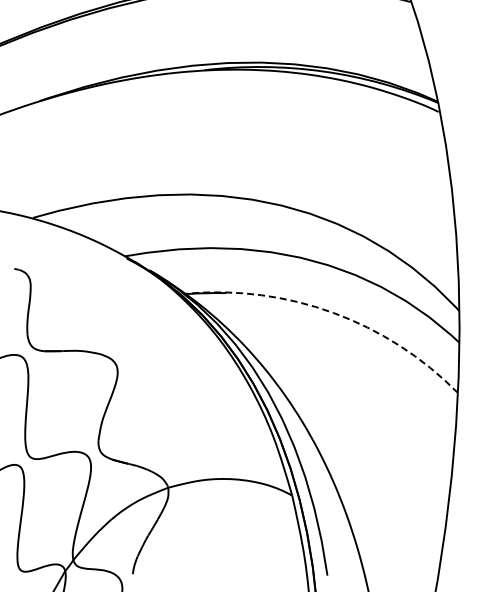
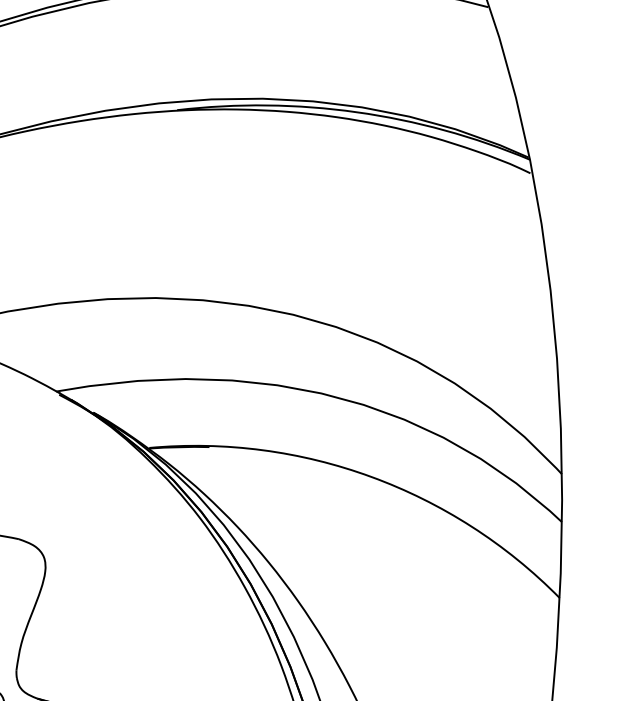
arc: (333, 312) -> (371, 476), dashed -> solid

